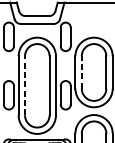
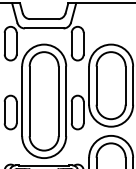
line: (81, 72) -> (96, 85), dashed -> solid
line: (24, 85) -> (29, 101), dashed -> solid

